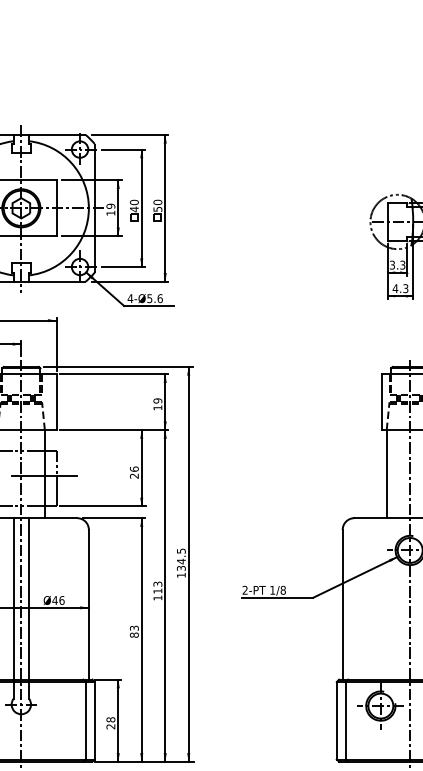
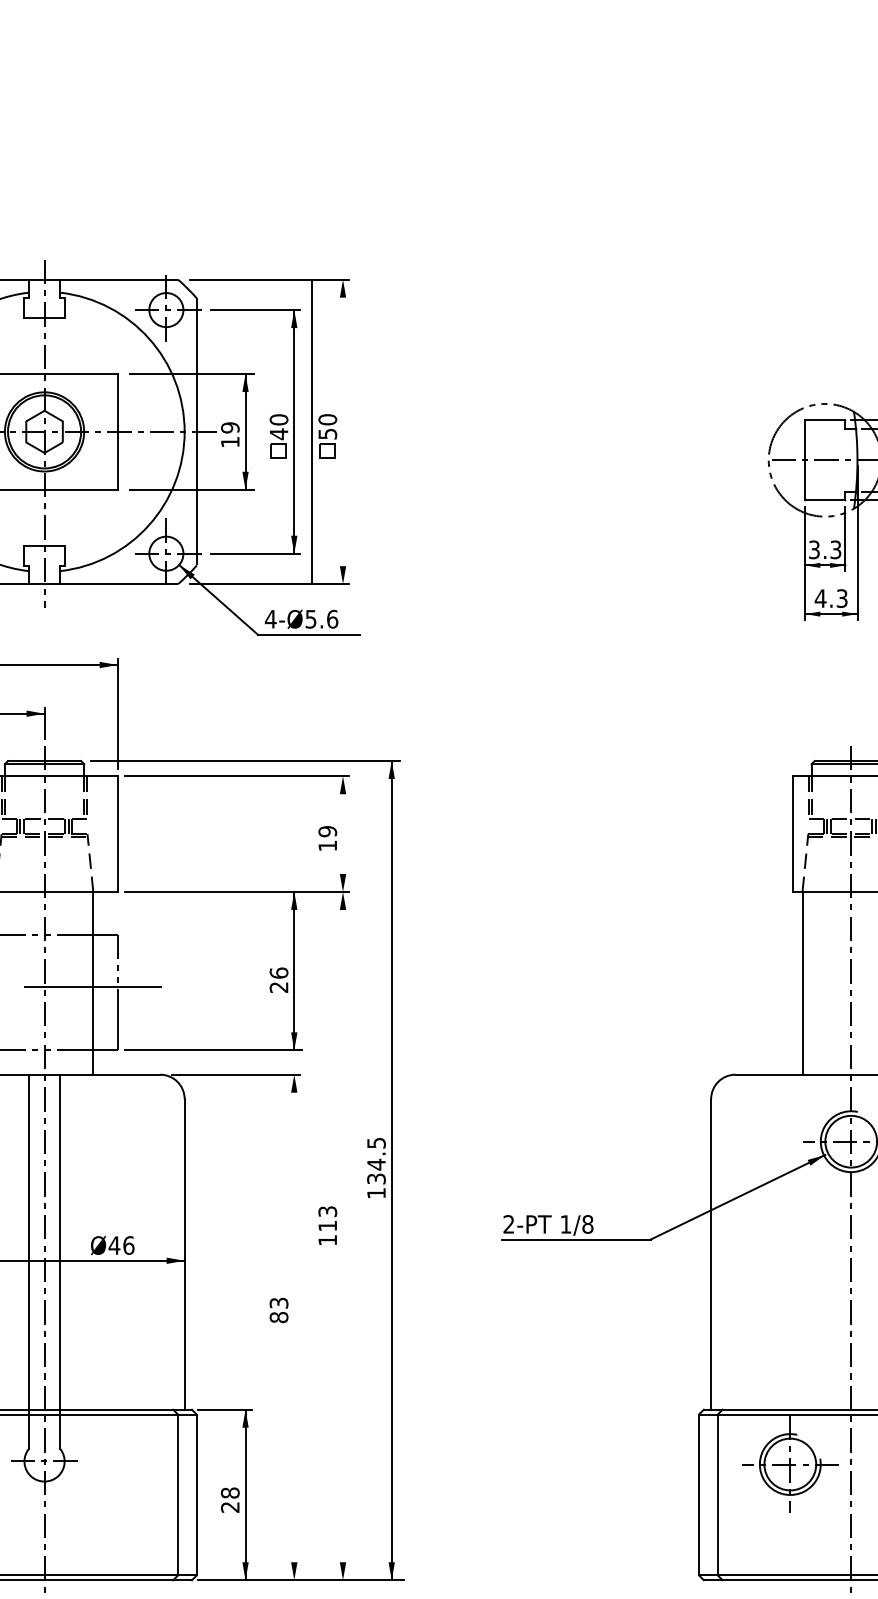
line: (165, 207) -> (312, 430), moved
line: (165, 567) -> (343, 1177), removed
line: (141, 639) -> (293, 1326), removed

